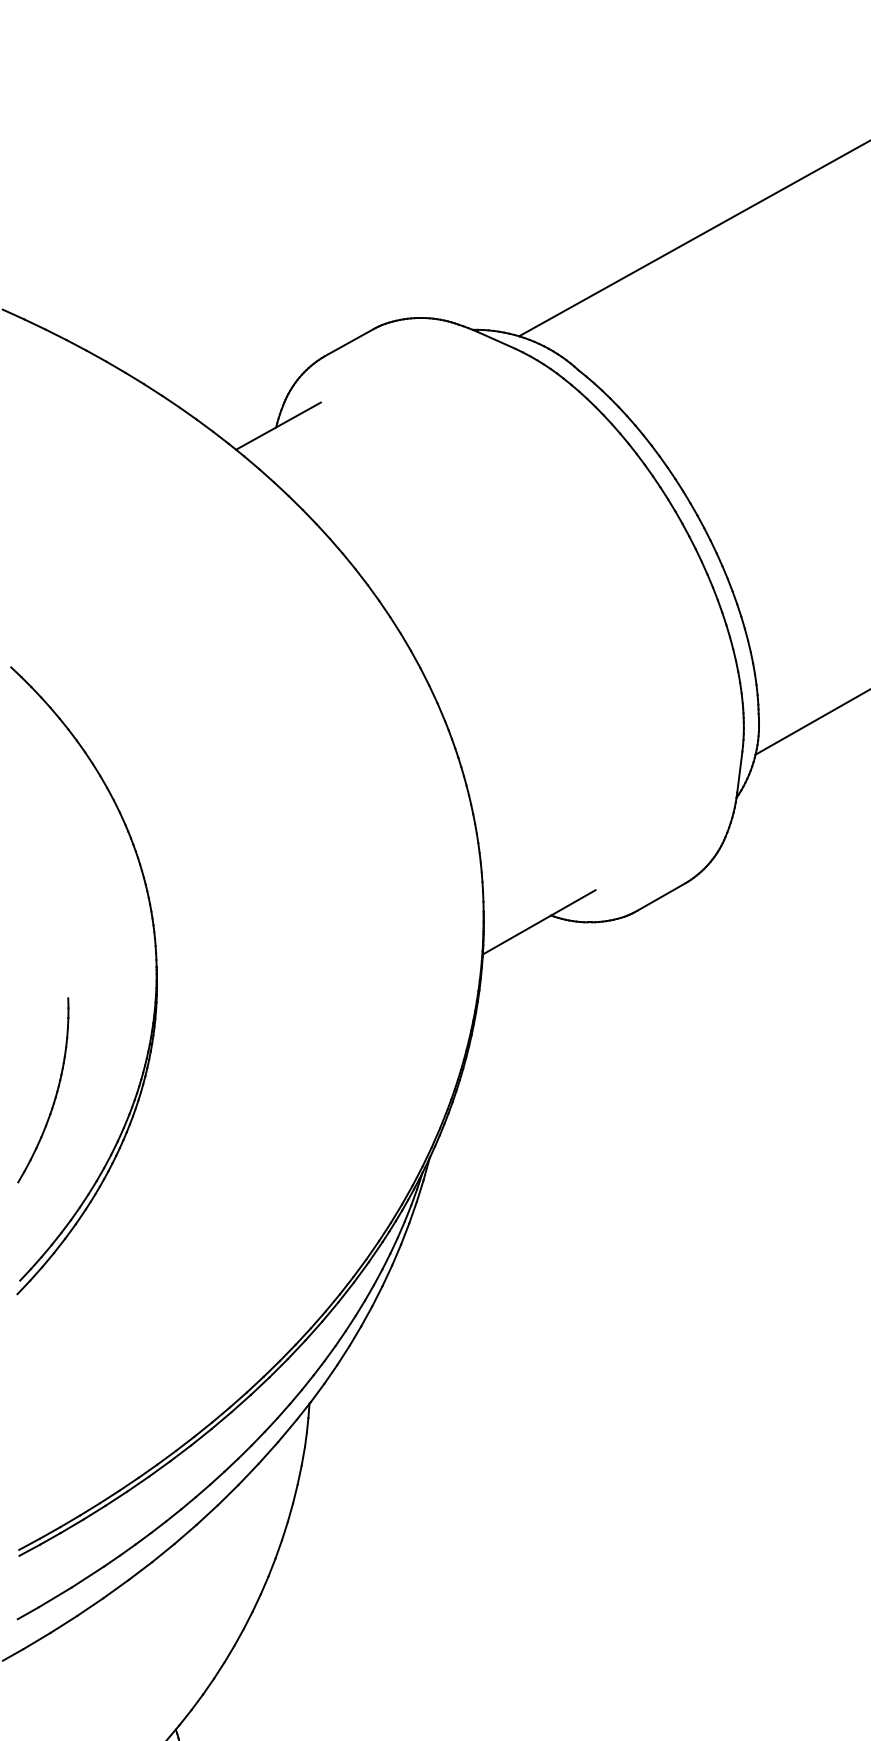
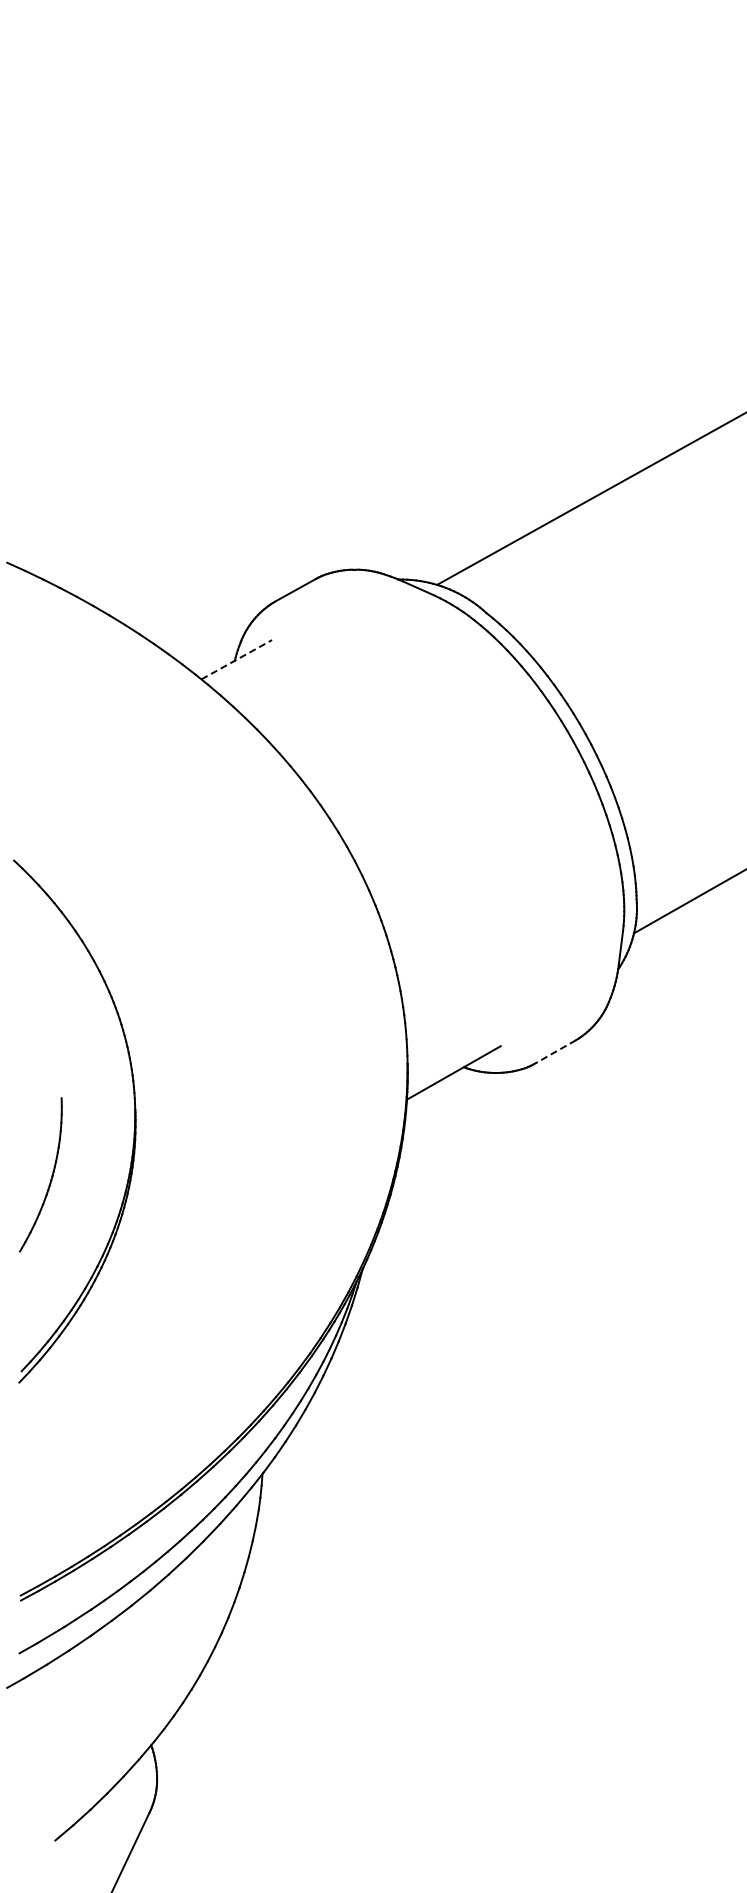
line: (279, 425) -> (237, 659), solid -> dashed
line: (661, 897) -> (555, 1052), solid -> dashed
part: (54, 1094) -> (50, 1178), moved

